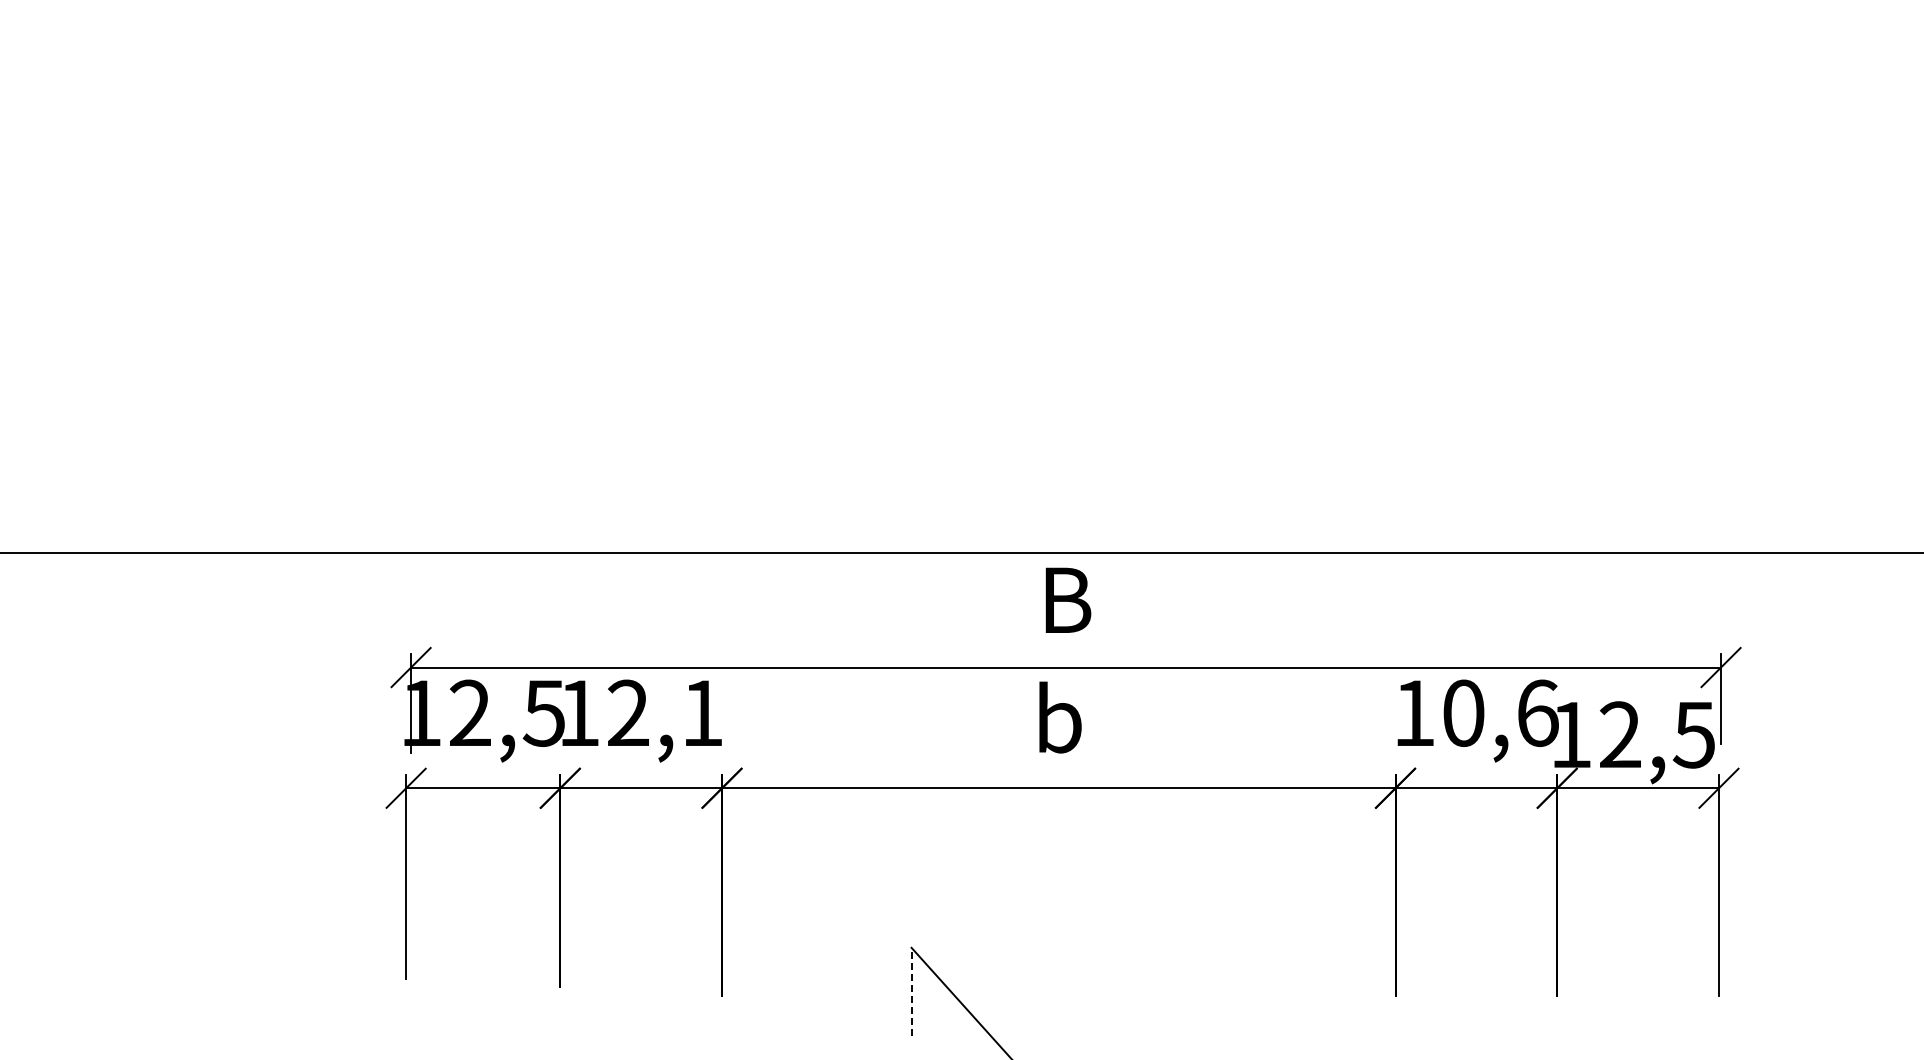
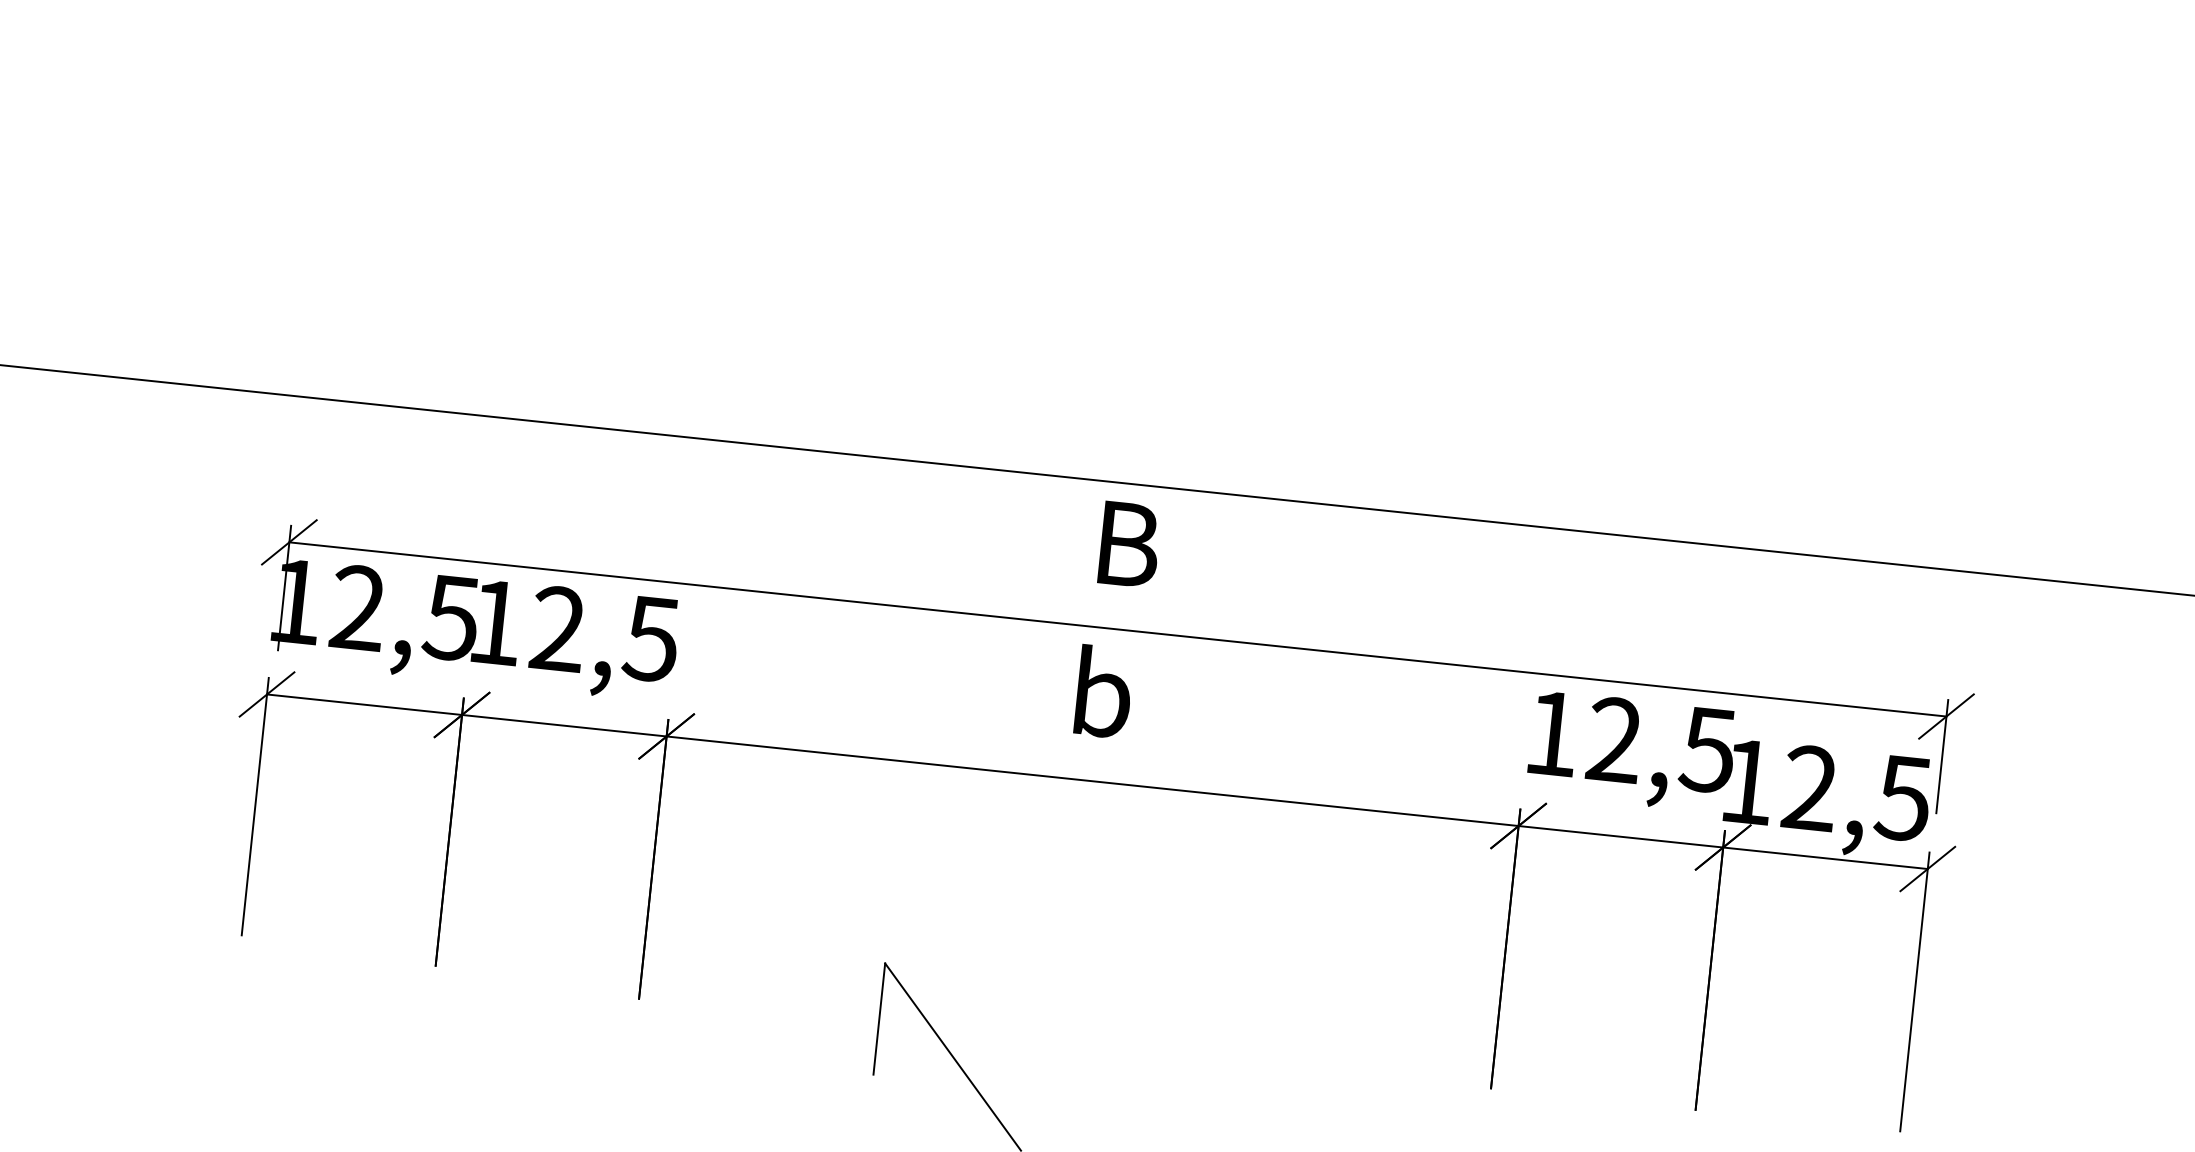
text: (1500, 712) -> (1661, 744), 10,6 -> 12,5
text: (701, 713) -> (650, 639), 12,1 -> 12,5
line: (911, 991) -> (879, 1018), dashed -> solid

